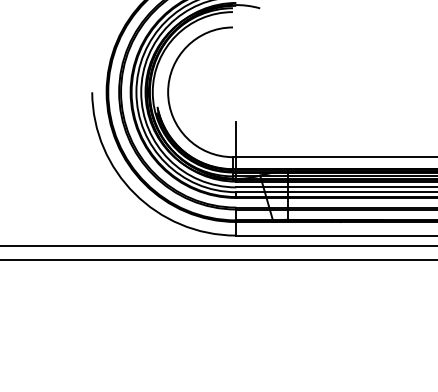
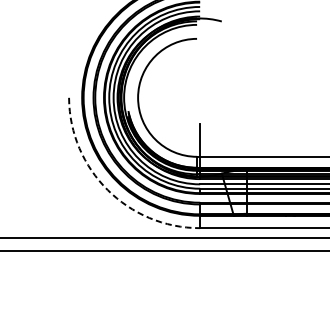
arc: (134, 193) -> (107, 189), solid -> dashed

